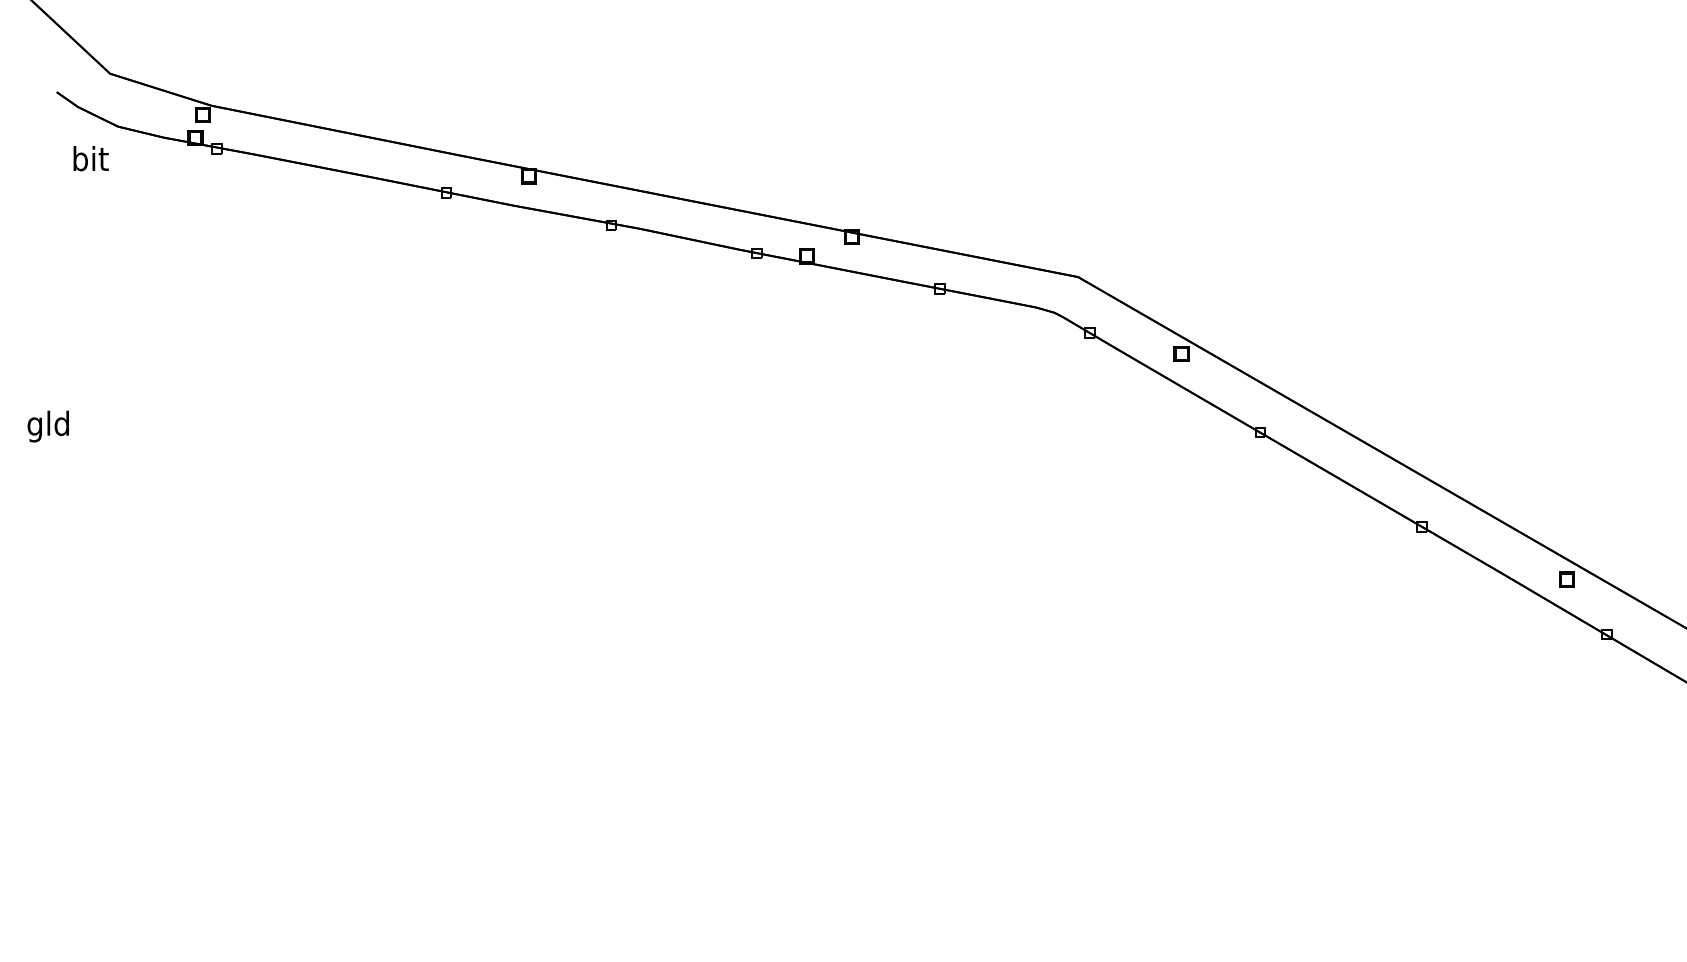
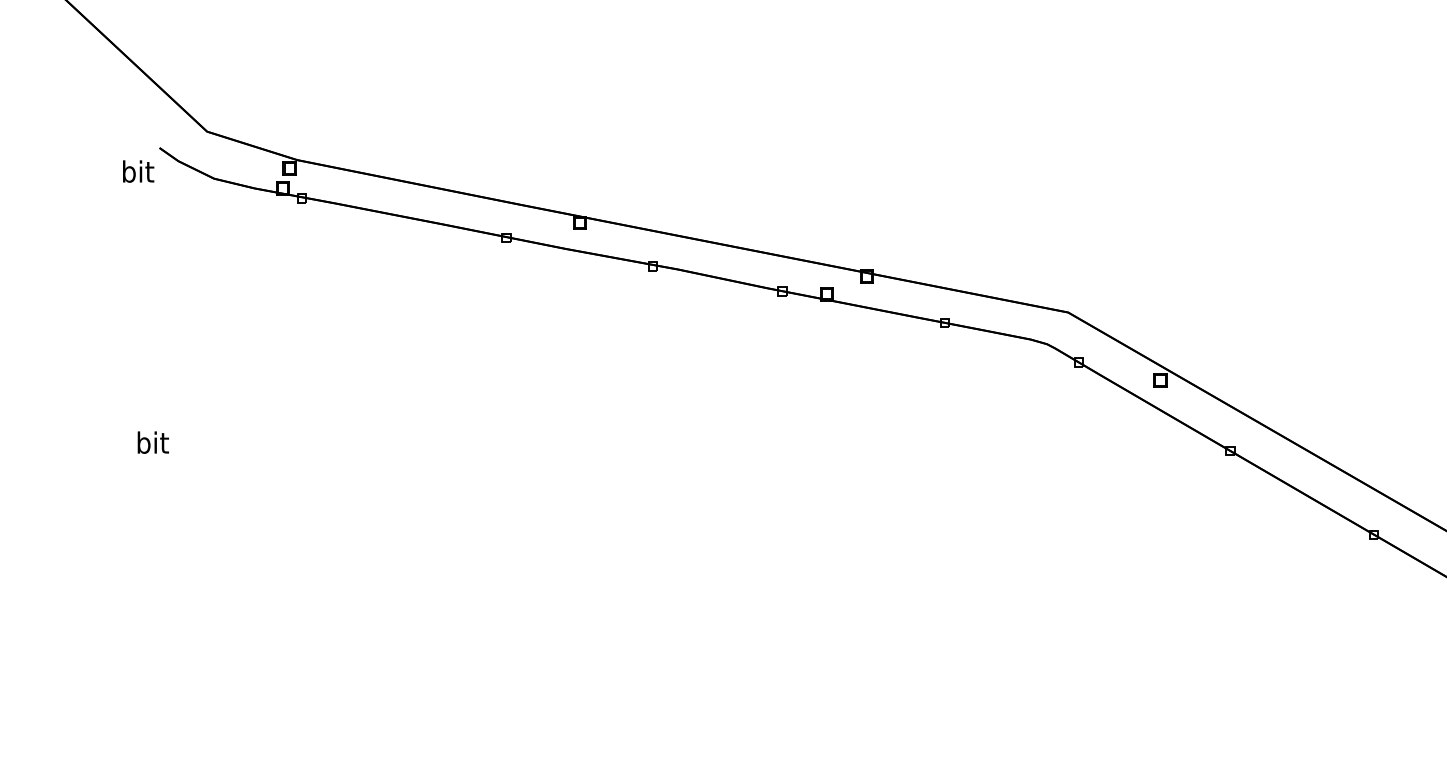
text: (90, 158) -> (138, 171), moved
text: (47, 426) -> (151, 445), gld -> bit

